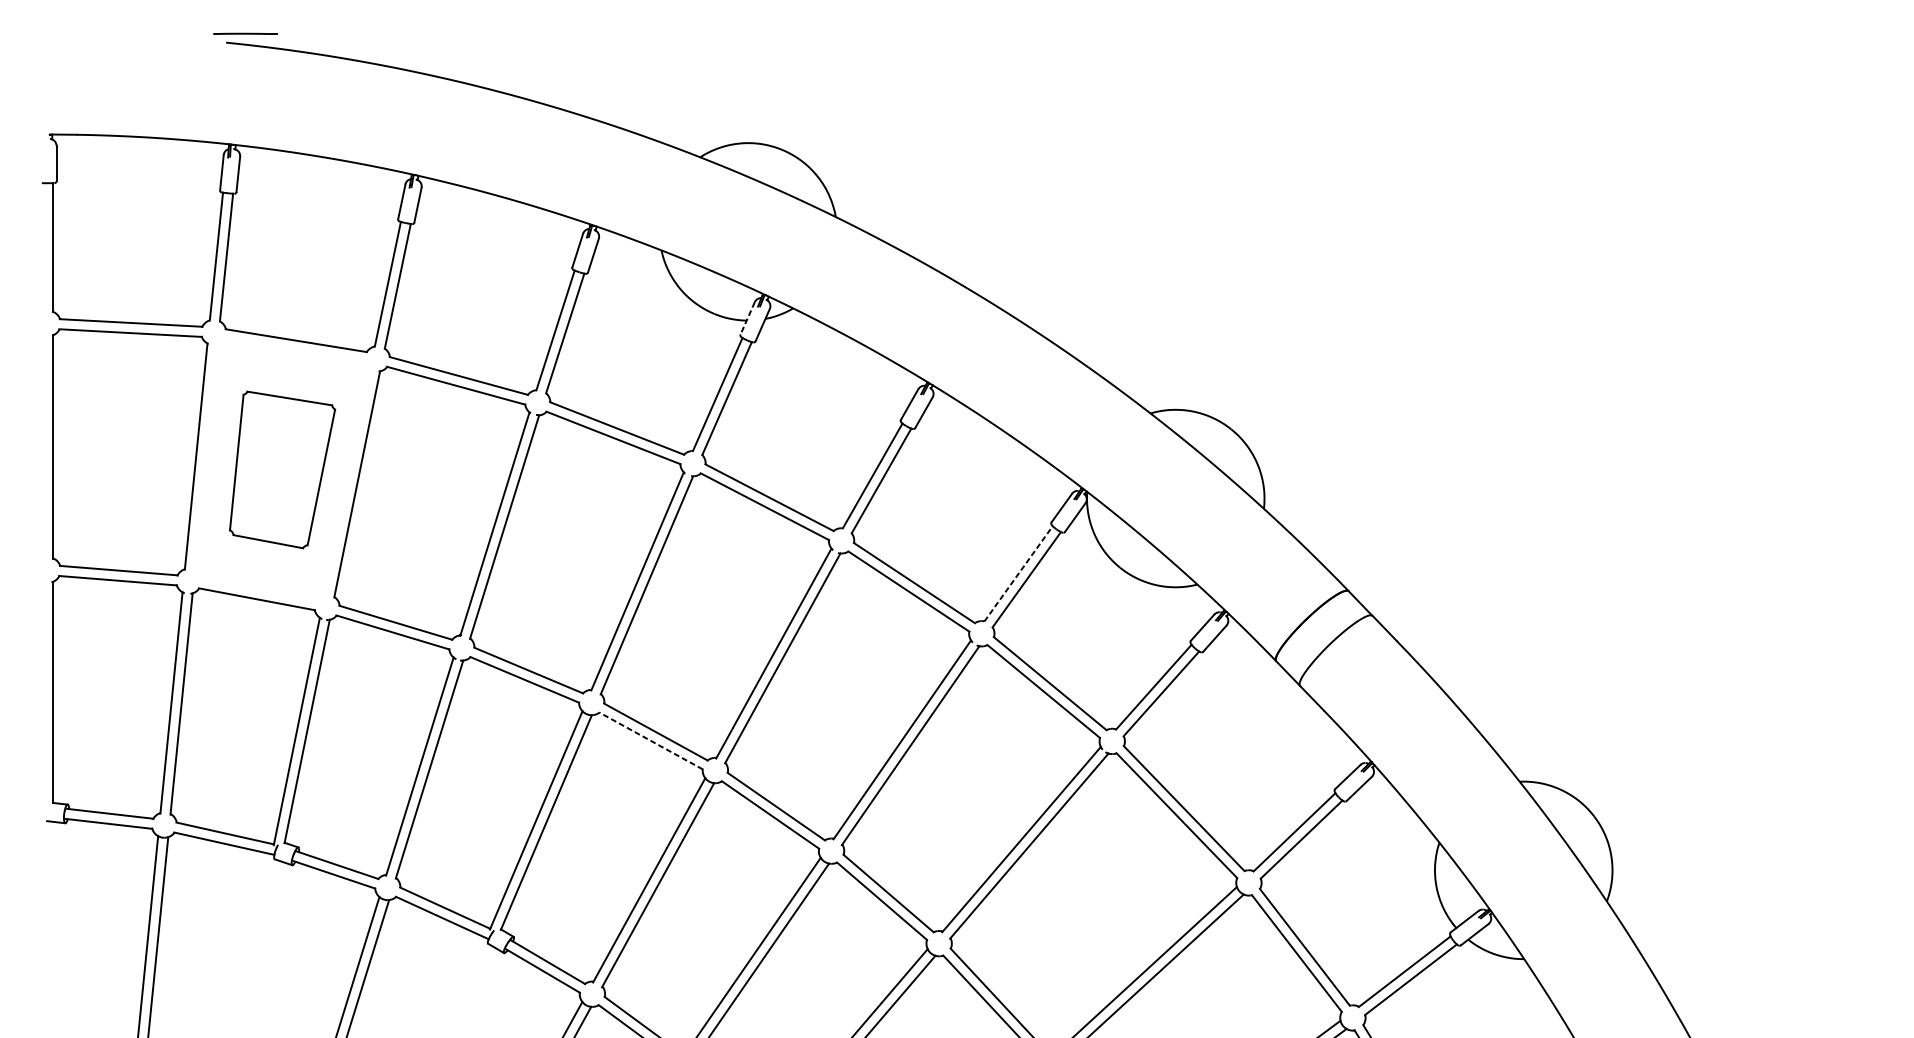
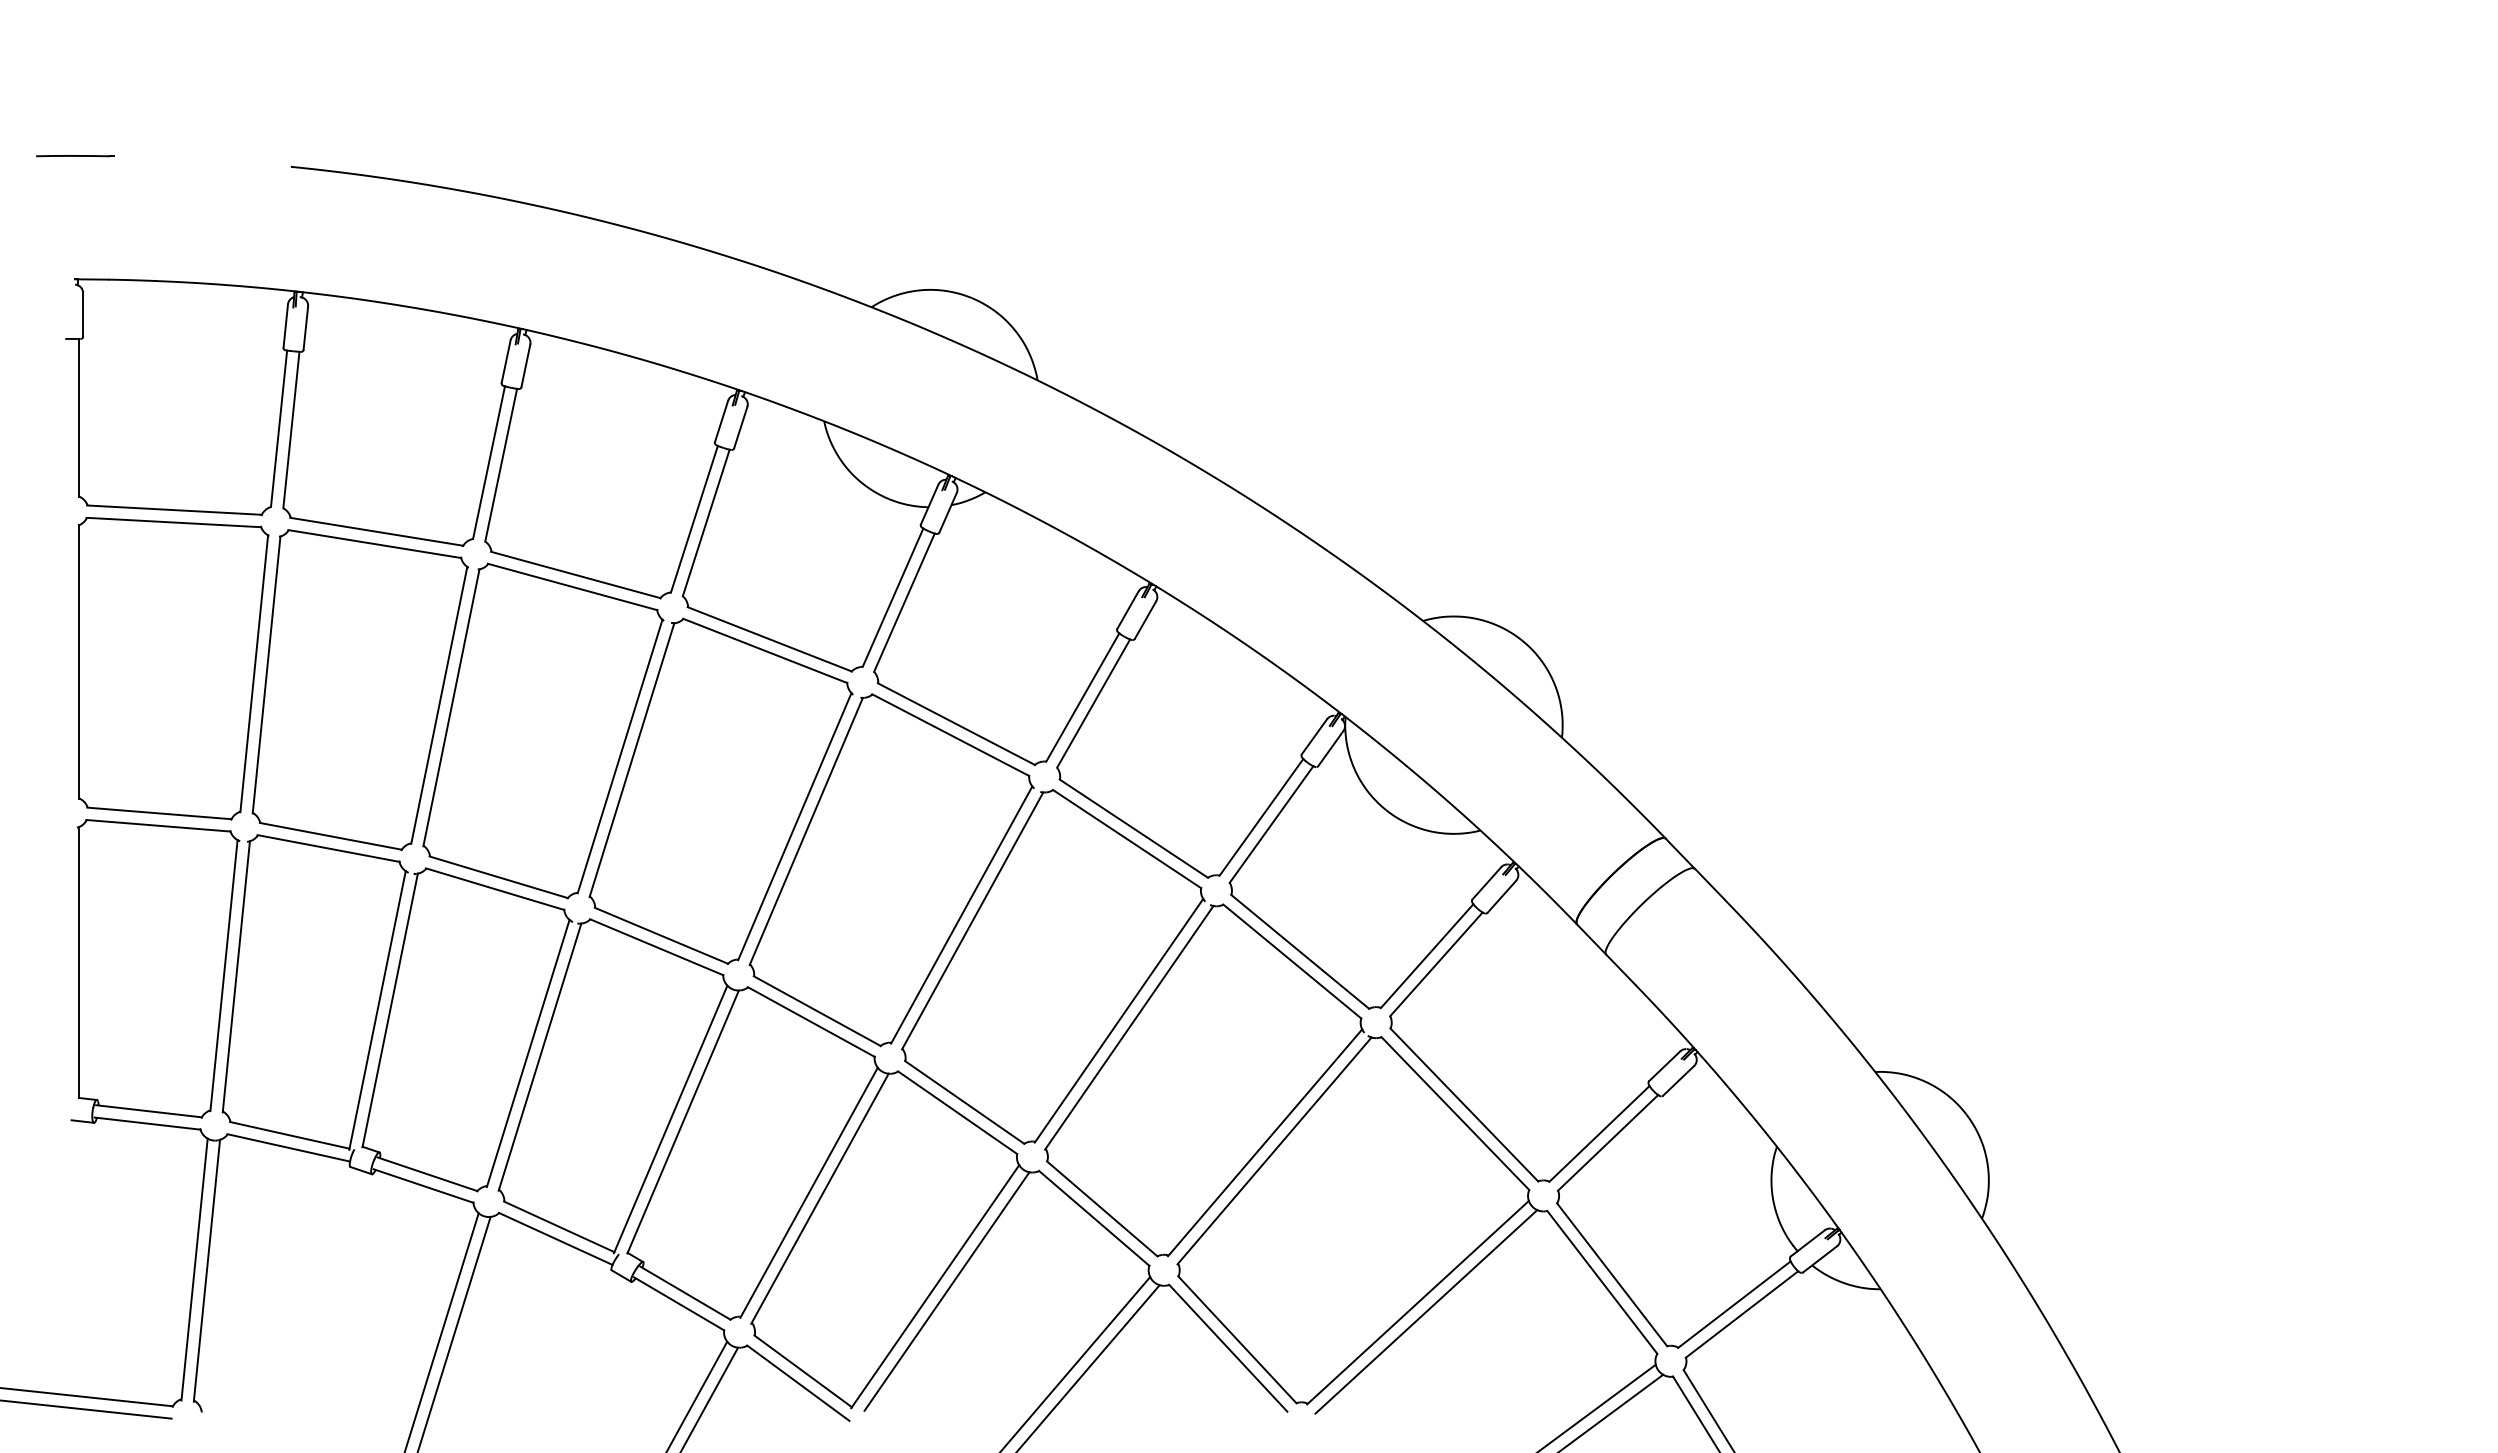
line: (245, 34) -> (75, 156), moved
line: (747, 318) -> (929, 504), dashed -> solid
part: (282, 470) -> (359, 690), size x1.67
line: (1018, 573) -> (1261, 817), dashed -> solid
line: (650, 740) -> (810, 1021), dashed -> solid

